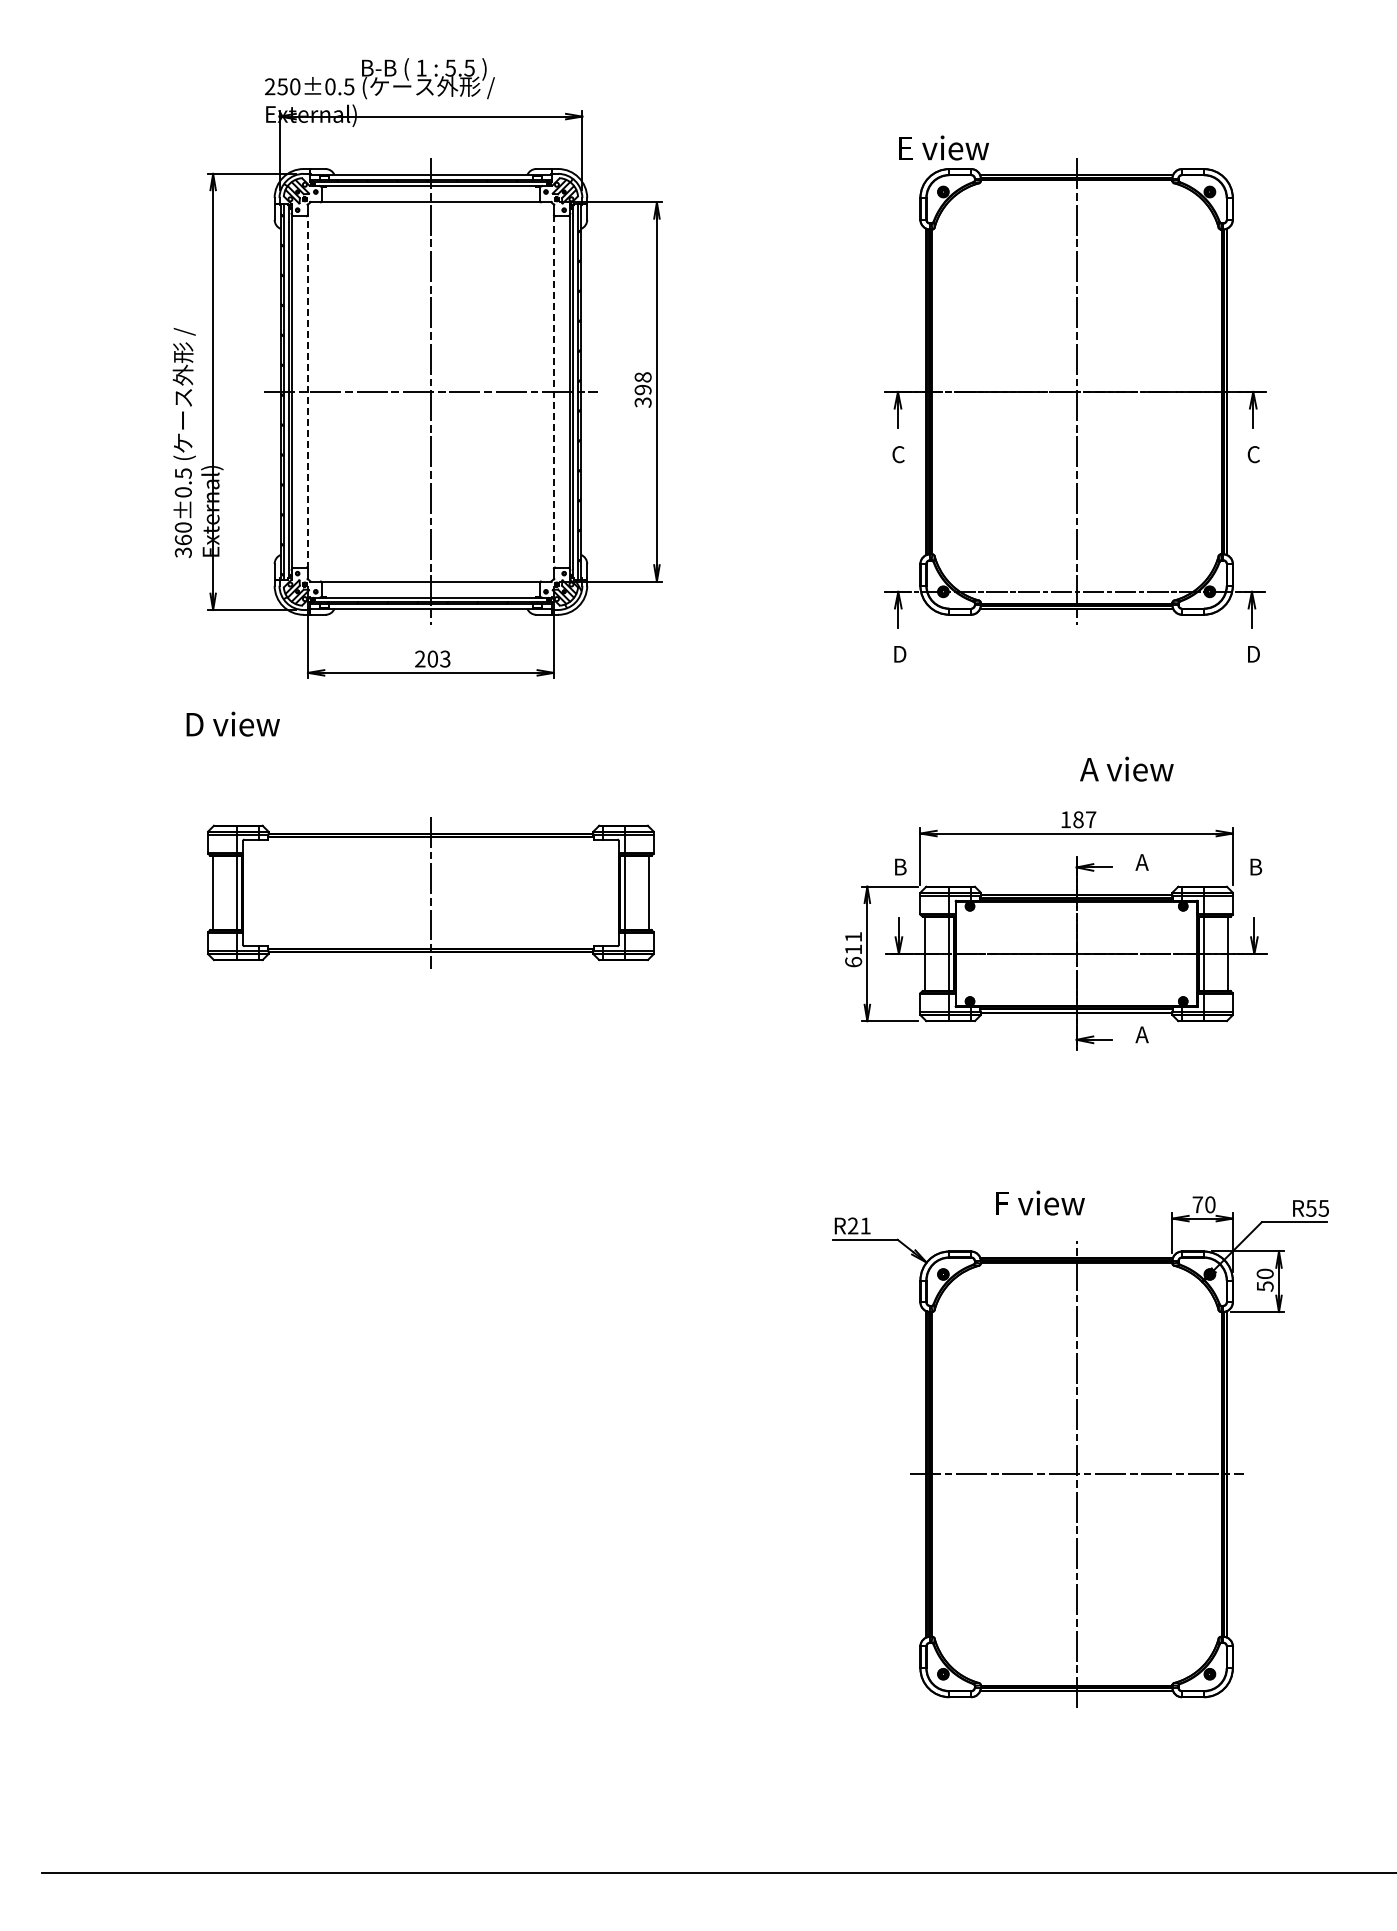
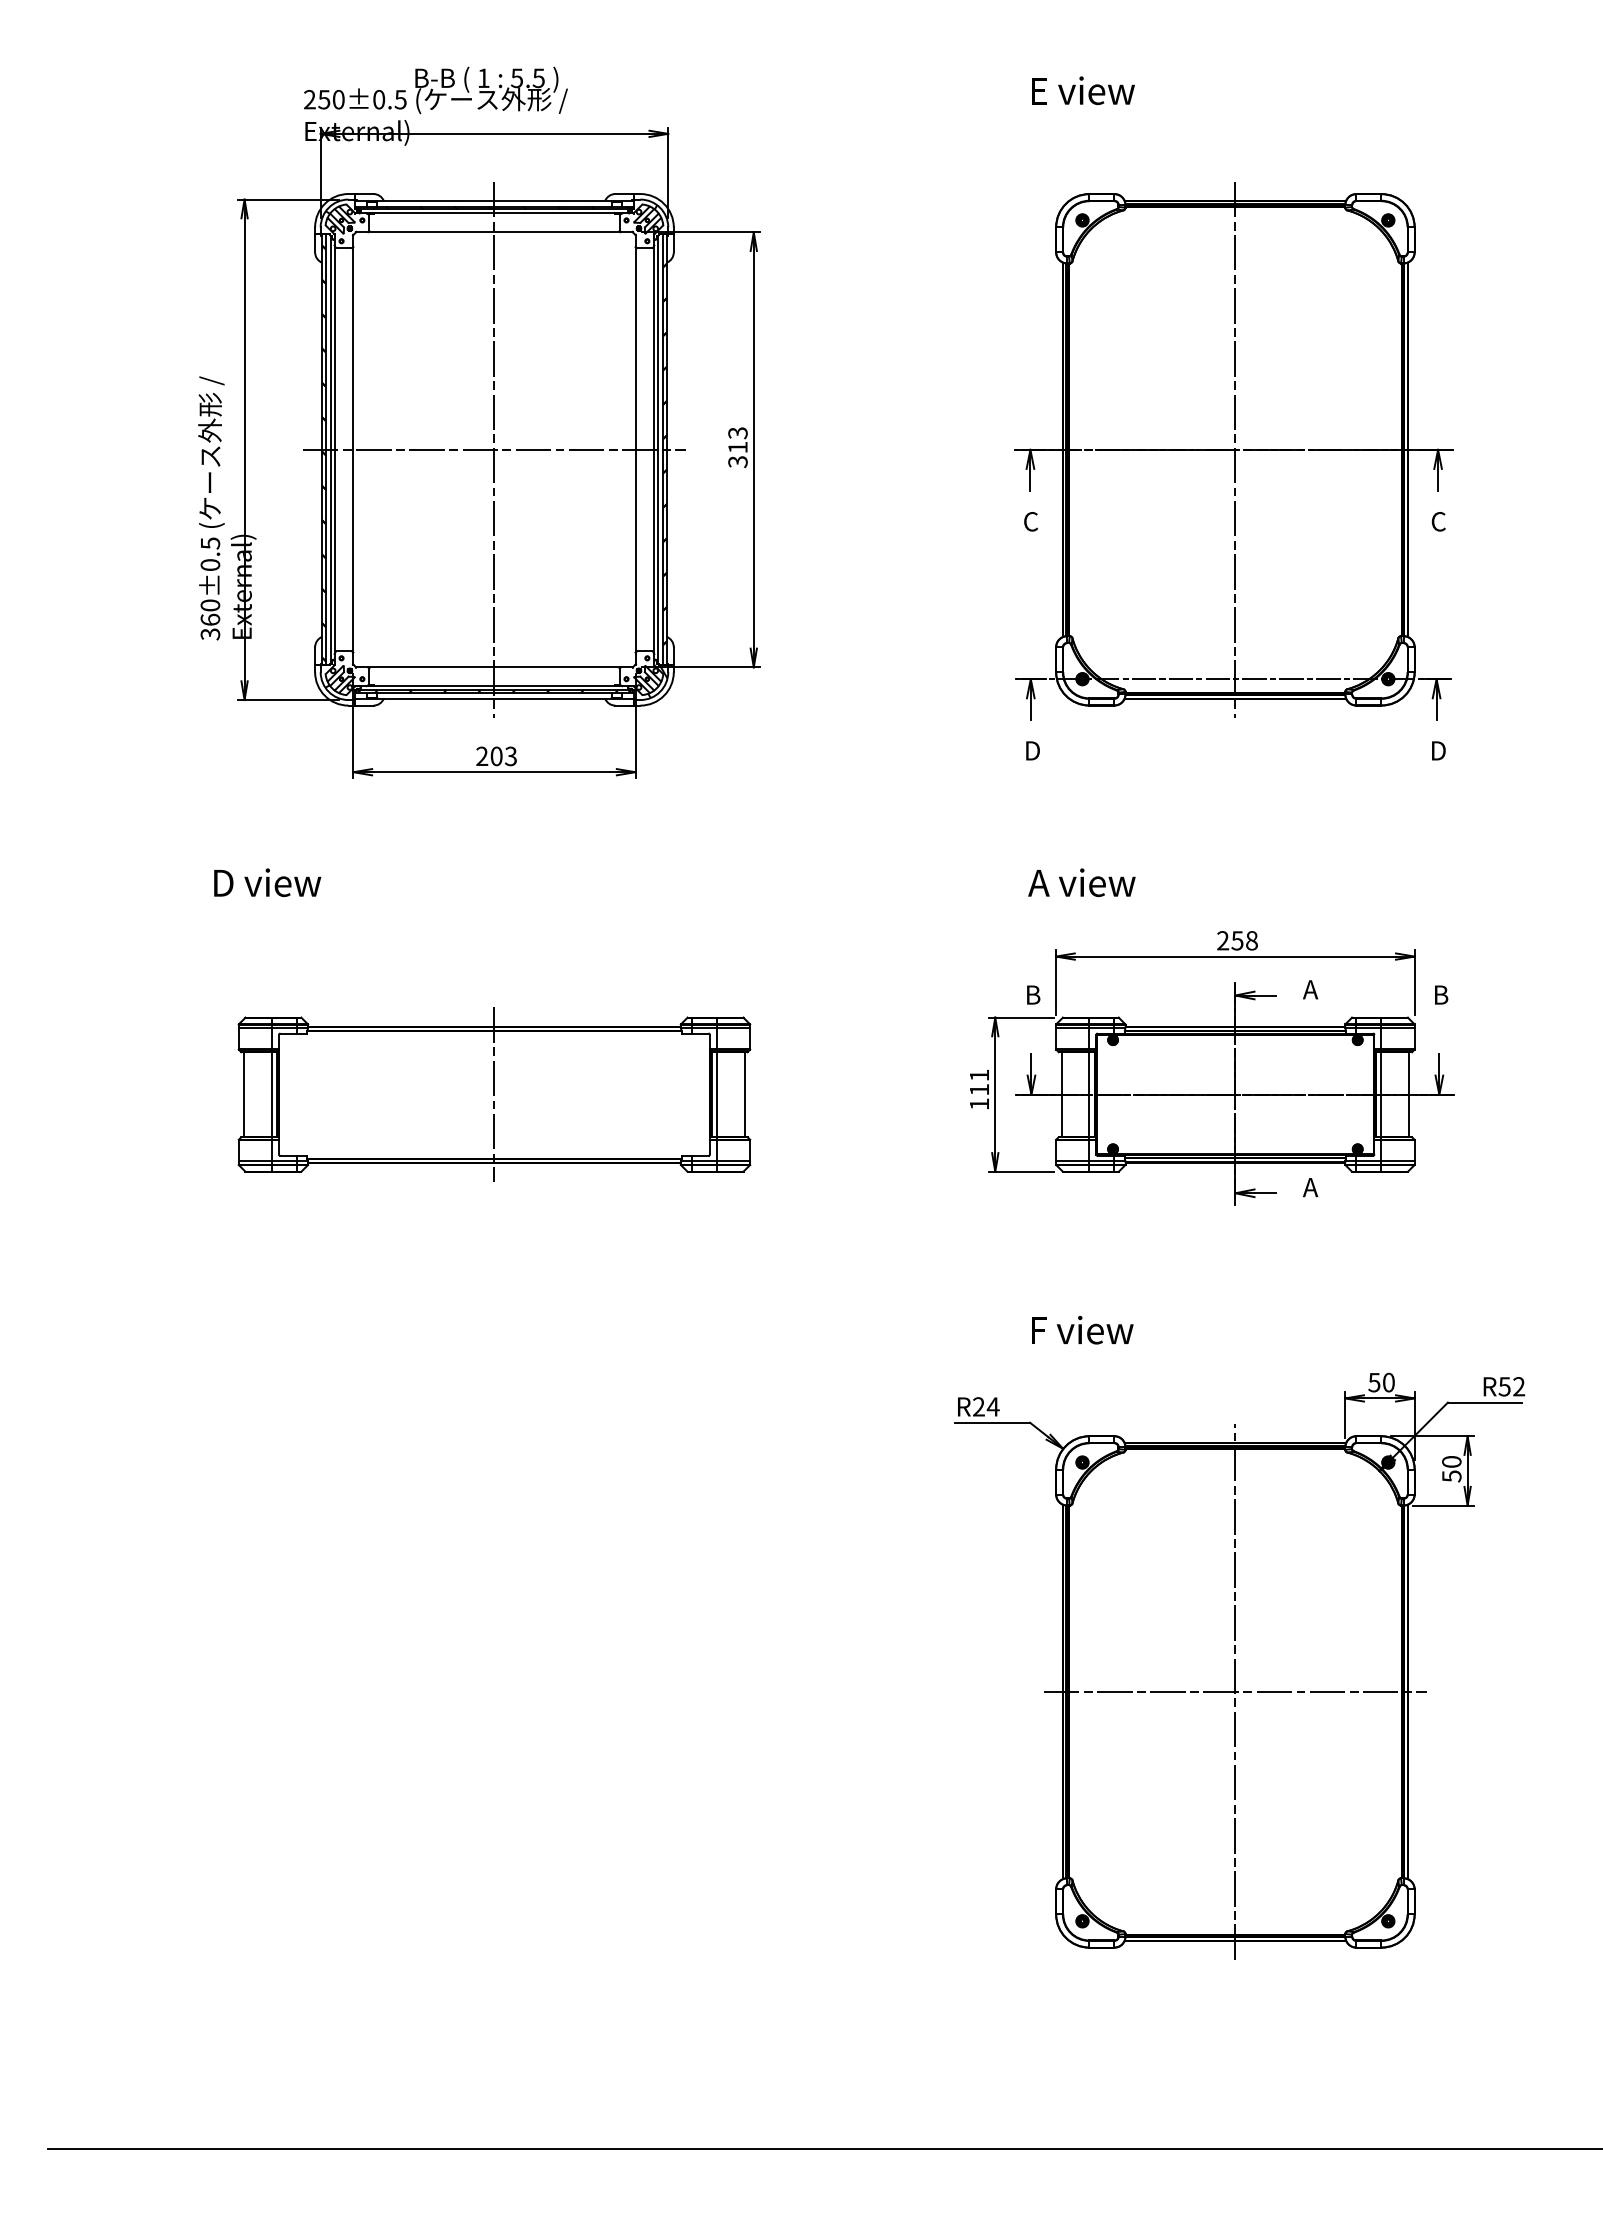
text: (943, 147) -> (1082, 90), moved
text: (642, 383) -> (737, 440), 398 -> 313
line: (307, 391) -> (352, 449), dashed -> solid
line: (553, 391) -> (635, 449), dashed -> solid
text: (232, 723) -> (266, 881), moved
text: (1126, 768) -> (1081, 881), moved
text: (1078, 819) -> (1237, 940), 187 -> 258
part: (430, 892) -> (493, 1094), moved
text: (853, 962) -> (979, 1104), 611 -> 111
text: (1040, 1202) -> (1082, 1329), moved
text: (1197, 1204) -> (1374, 1382), 70 -> 50
text: (1323, 1207) -> (1518, 1385), R55 -> R52
text: (865, 1225) -> (993, 1406), R21 -> R24

